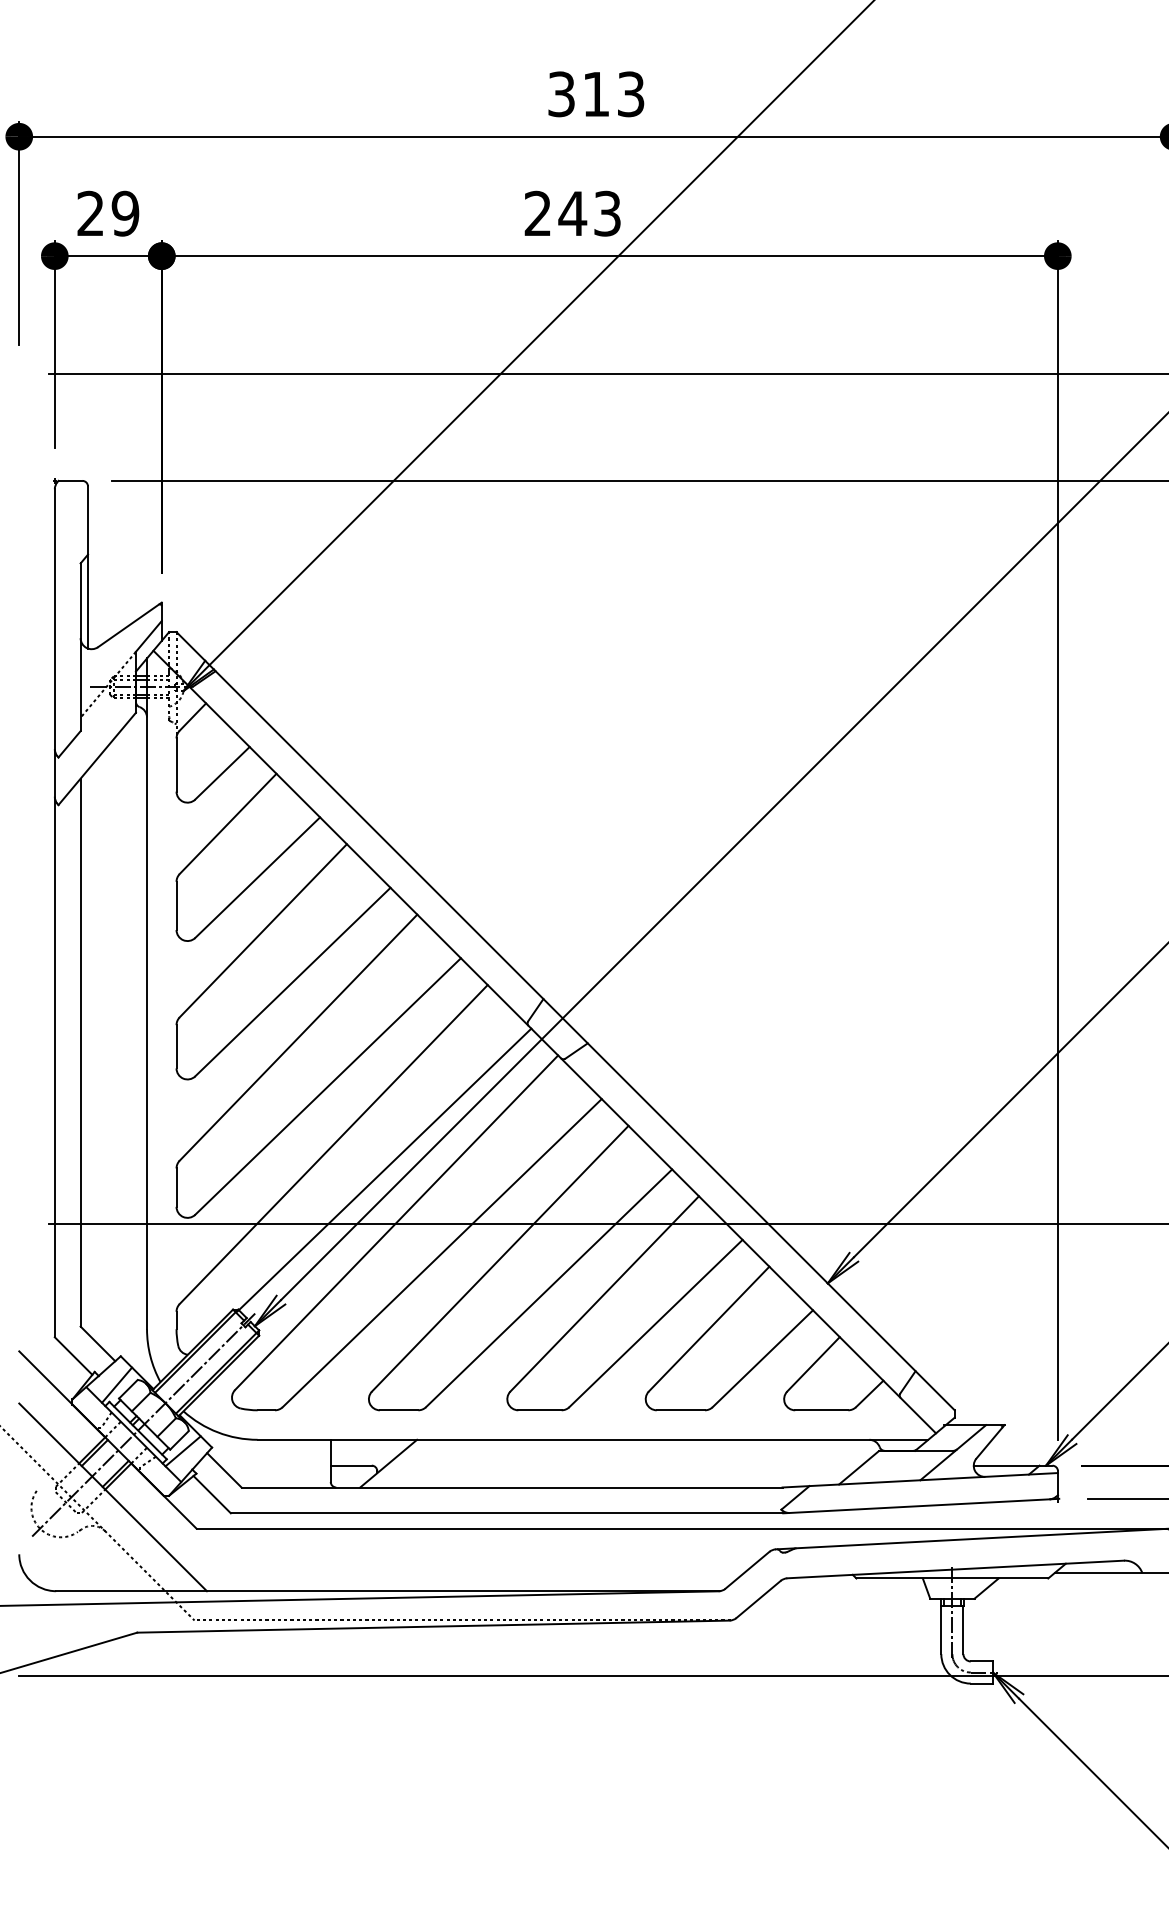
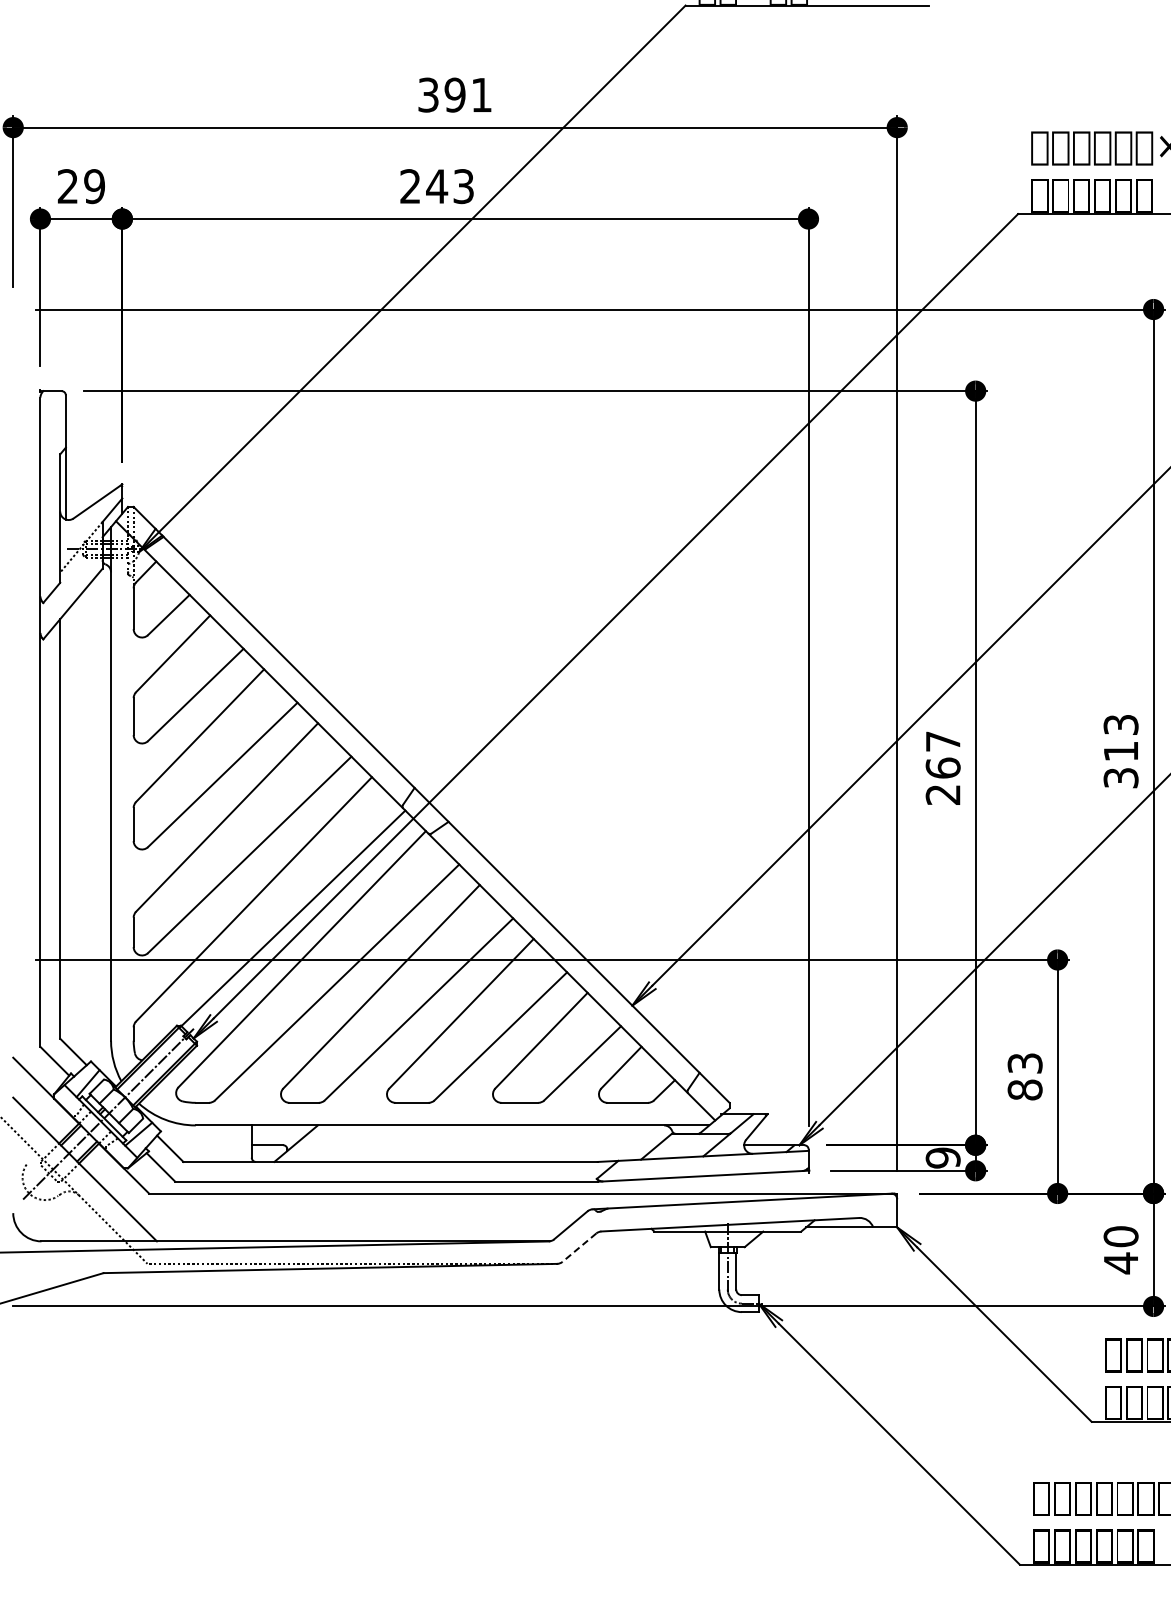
text: (612, 93) -> (467, 94), 313 -> 391
line: (758, 1599) -> (579, 1247), solid -> dashed

